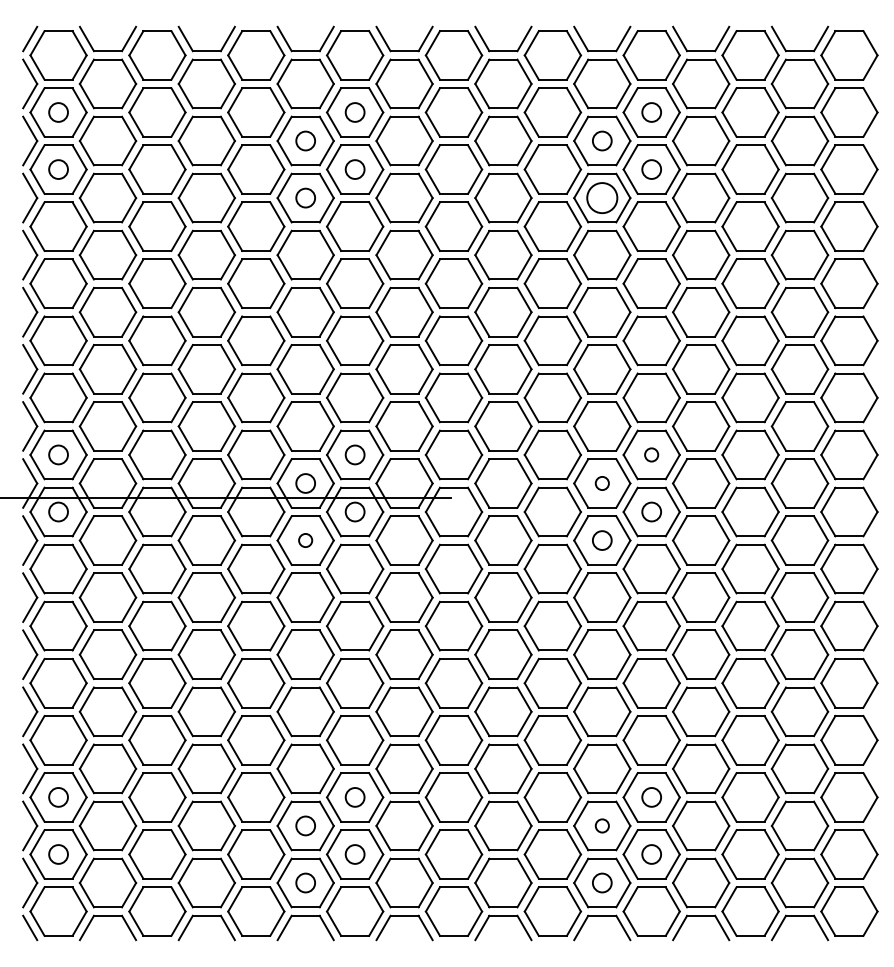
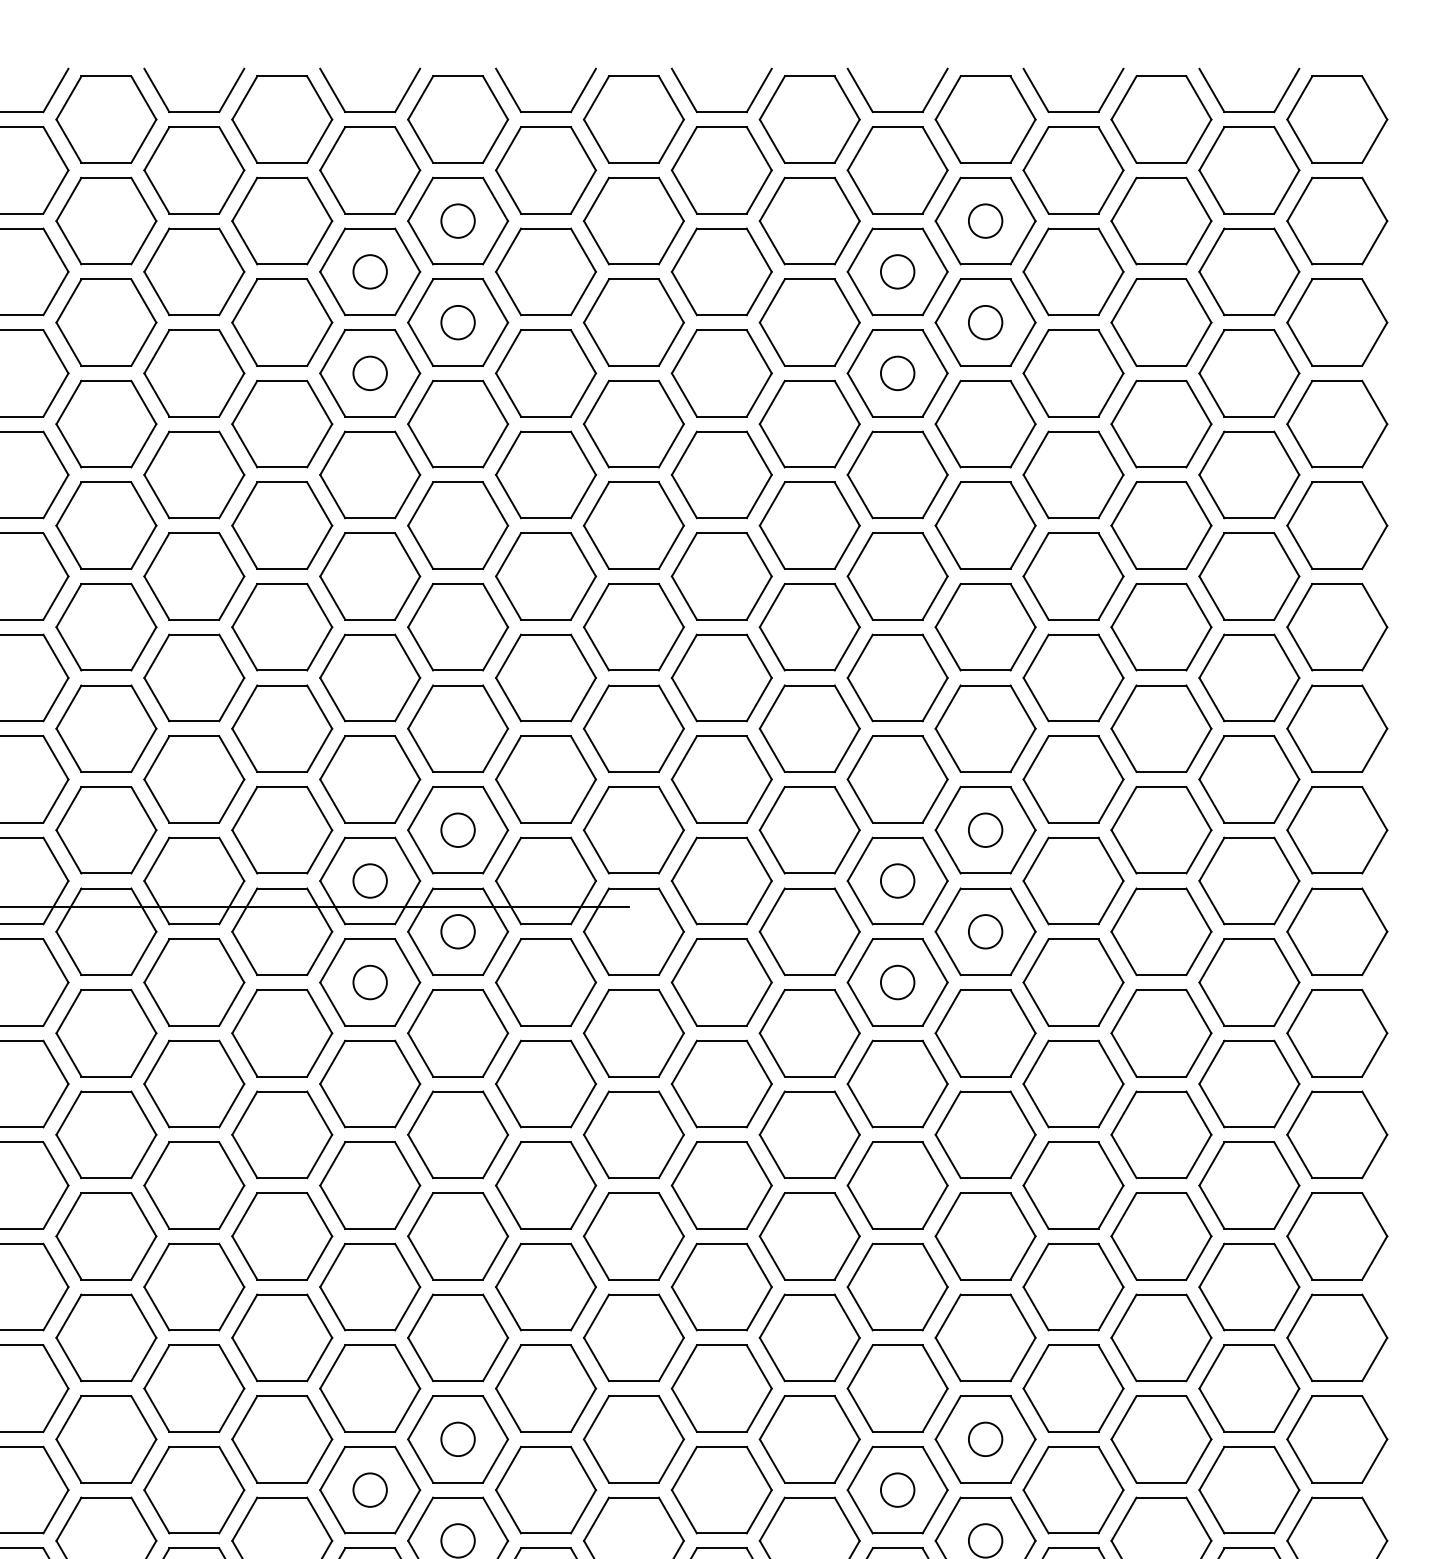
circle: (601, 197) -> (896, 372), size x0.62
circle: (651, 454) -> (985, 829), size x1.43
circle: (602, 483) -> (898, 881), size x1.43
circle: (305, 540) -> (369, 982), size x1.43
circle: (602, 825) -> (898, 1489), size x1.43

